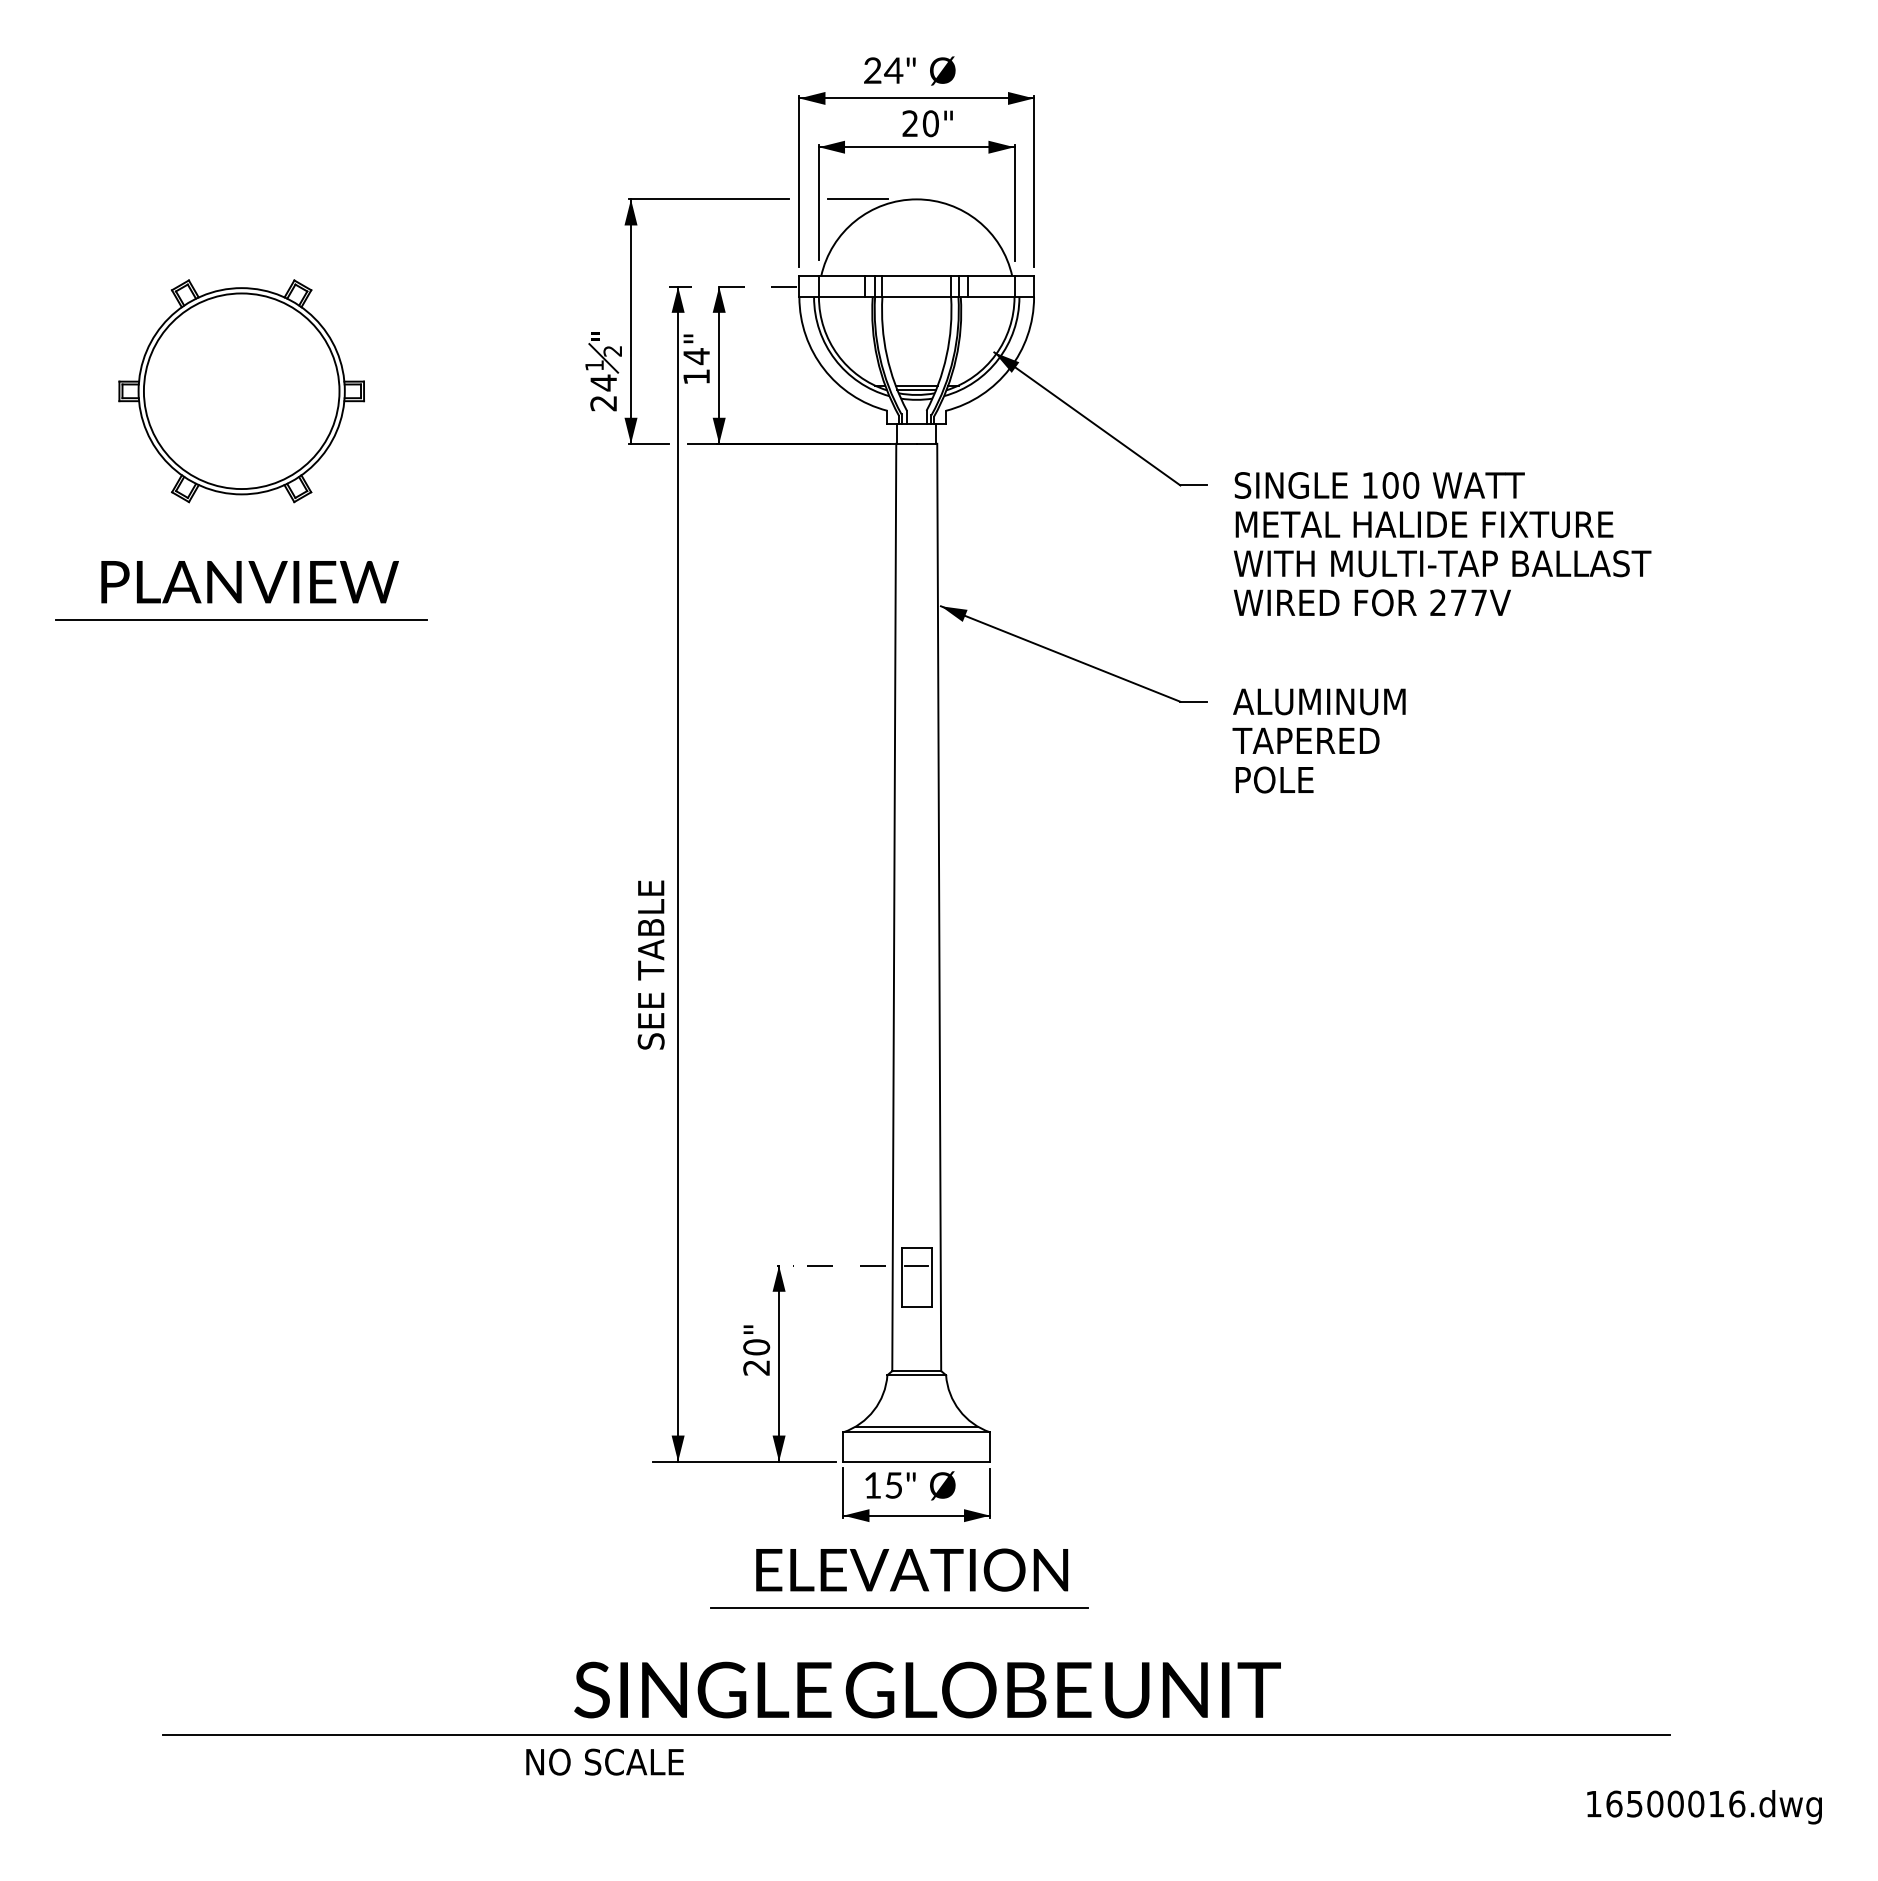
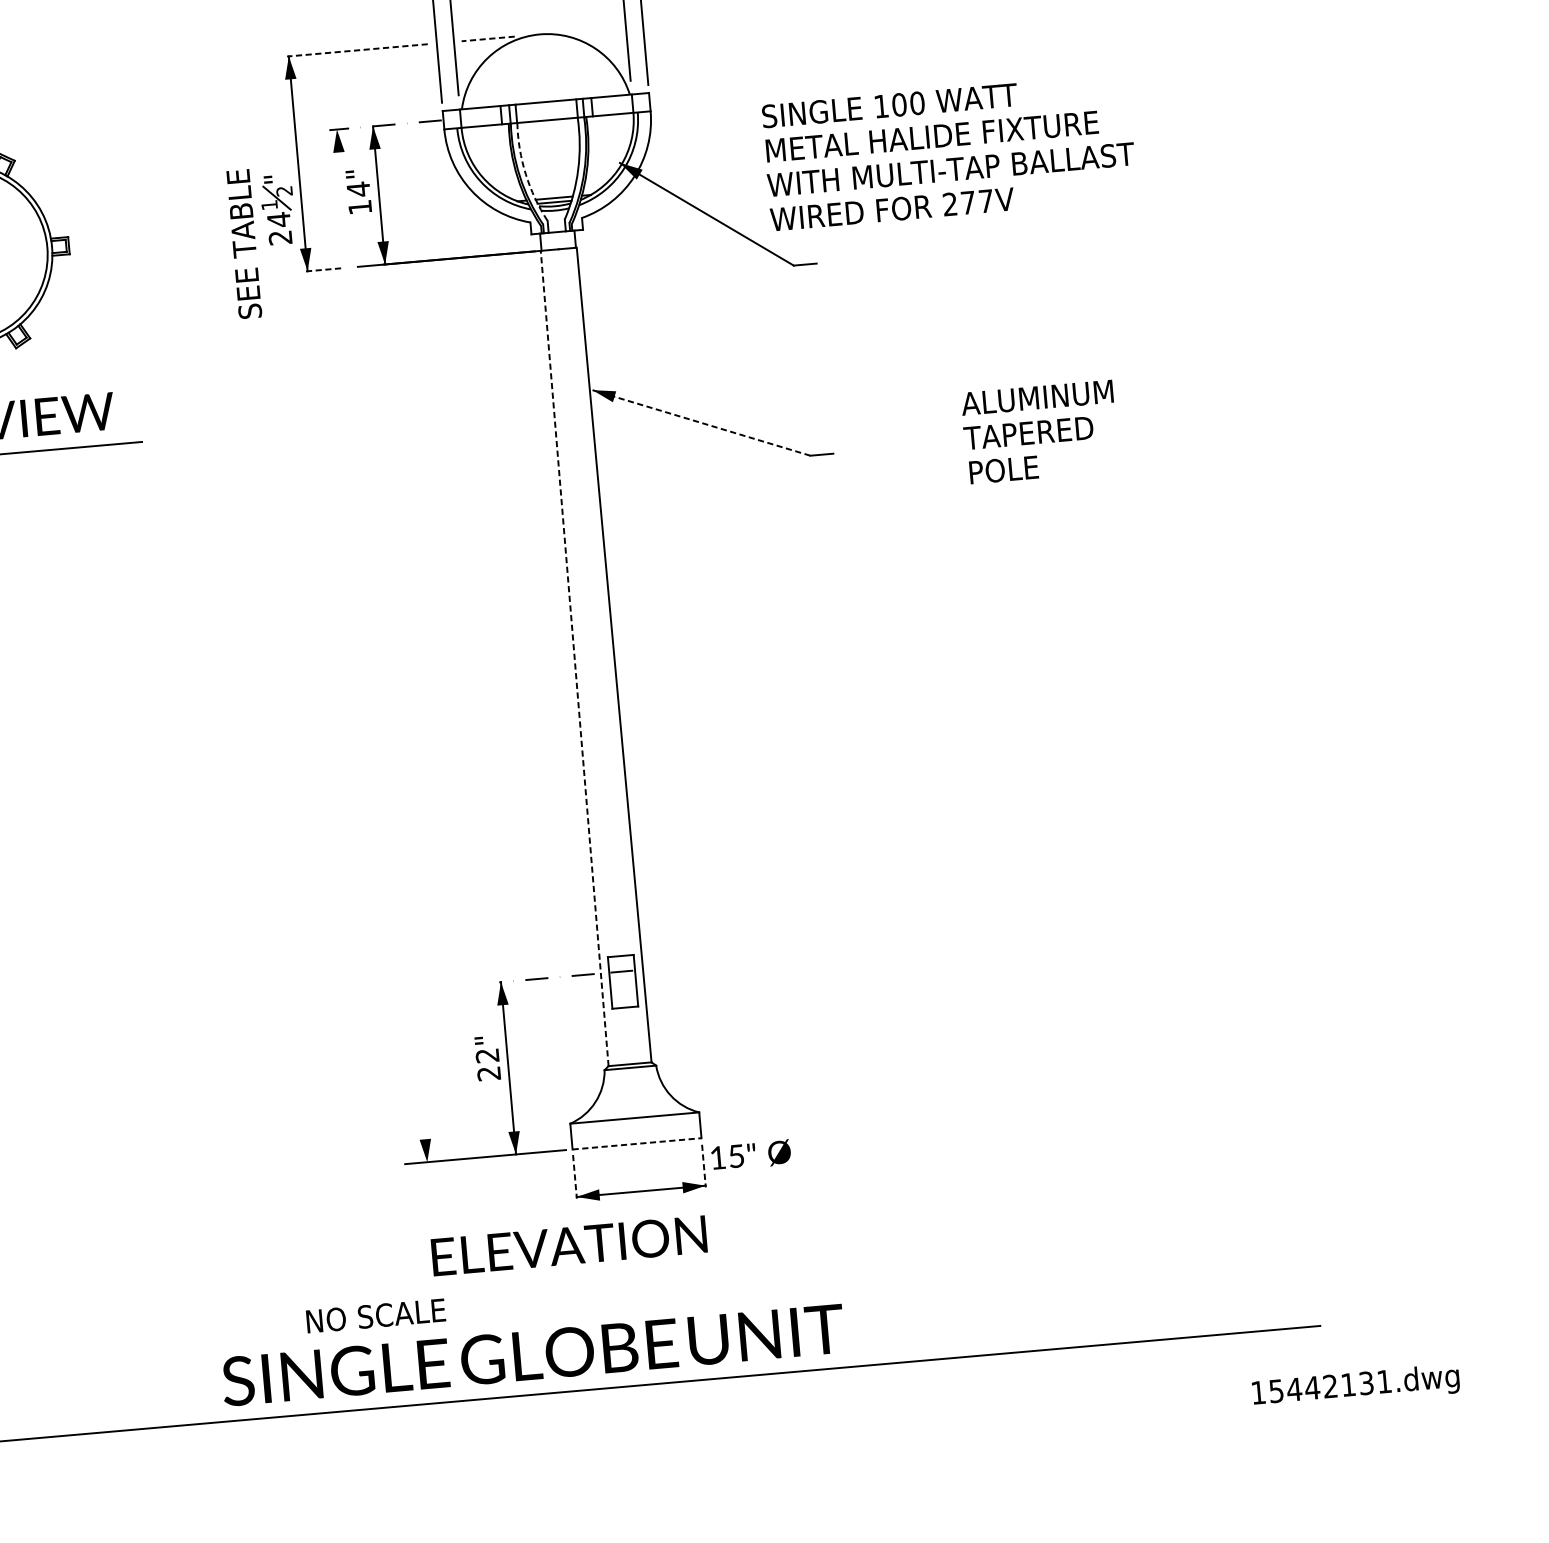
line: (708, 199) -> (356, 50), solid -> dashed
line: (857, 199) -> (487, 39), solid -> dashed
arc: (886, 355) -> (525, 173), solid -> dashed
line: (648, 443) -> (322, 269), solid -> dashed
text: (1442, 544) -> (949, 152), moved
line: (1060, 654) -> (701, 423), solid -> dashed
text: (1318, 740) -> (1039, 431), moved
line: (678, 873) -> (382, 645), removed
line: (894, 907) -> (574, 658), solid -> dashed
text: (650, 964) -> (243, 243), moved
text: (756, 1347) -> (487, 1055), 20" -> 22"
line: (916, 1426) -> (634, 1112), removed
line: (917, 1461) -> (637, 1143), solid -> dashed
text: (910, 1485) -> (751, 1155), moved
line: (843, 1492) -> (575, 1176), solid -> dashed
line: (990, 1493) -> (704, 1166), solid -> dashed
text: (912, 1569) -> (569, 1245), moved
line: (899, 1608) -> (633, 1274), removed
text: (927, 1689) -> (533, 1354), moved
text: (604, 1761) -> (375, 1315), moved
text: (1675, 1803) -> (1330, 1385), 16500016.dwg -> 15442131.dwg

